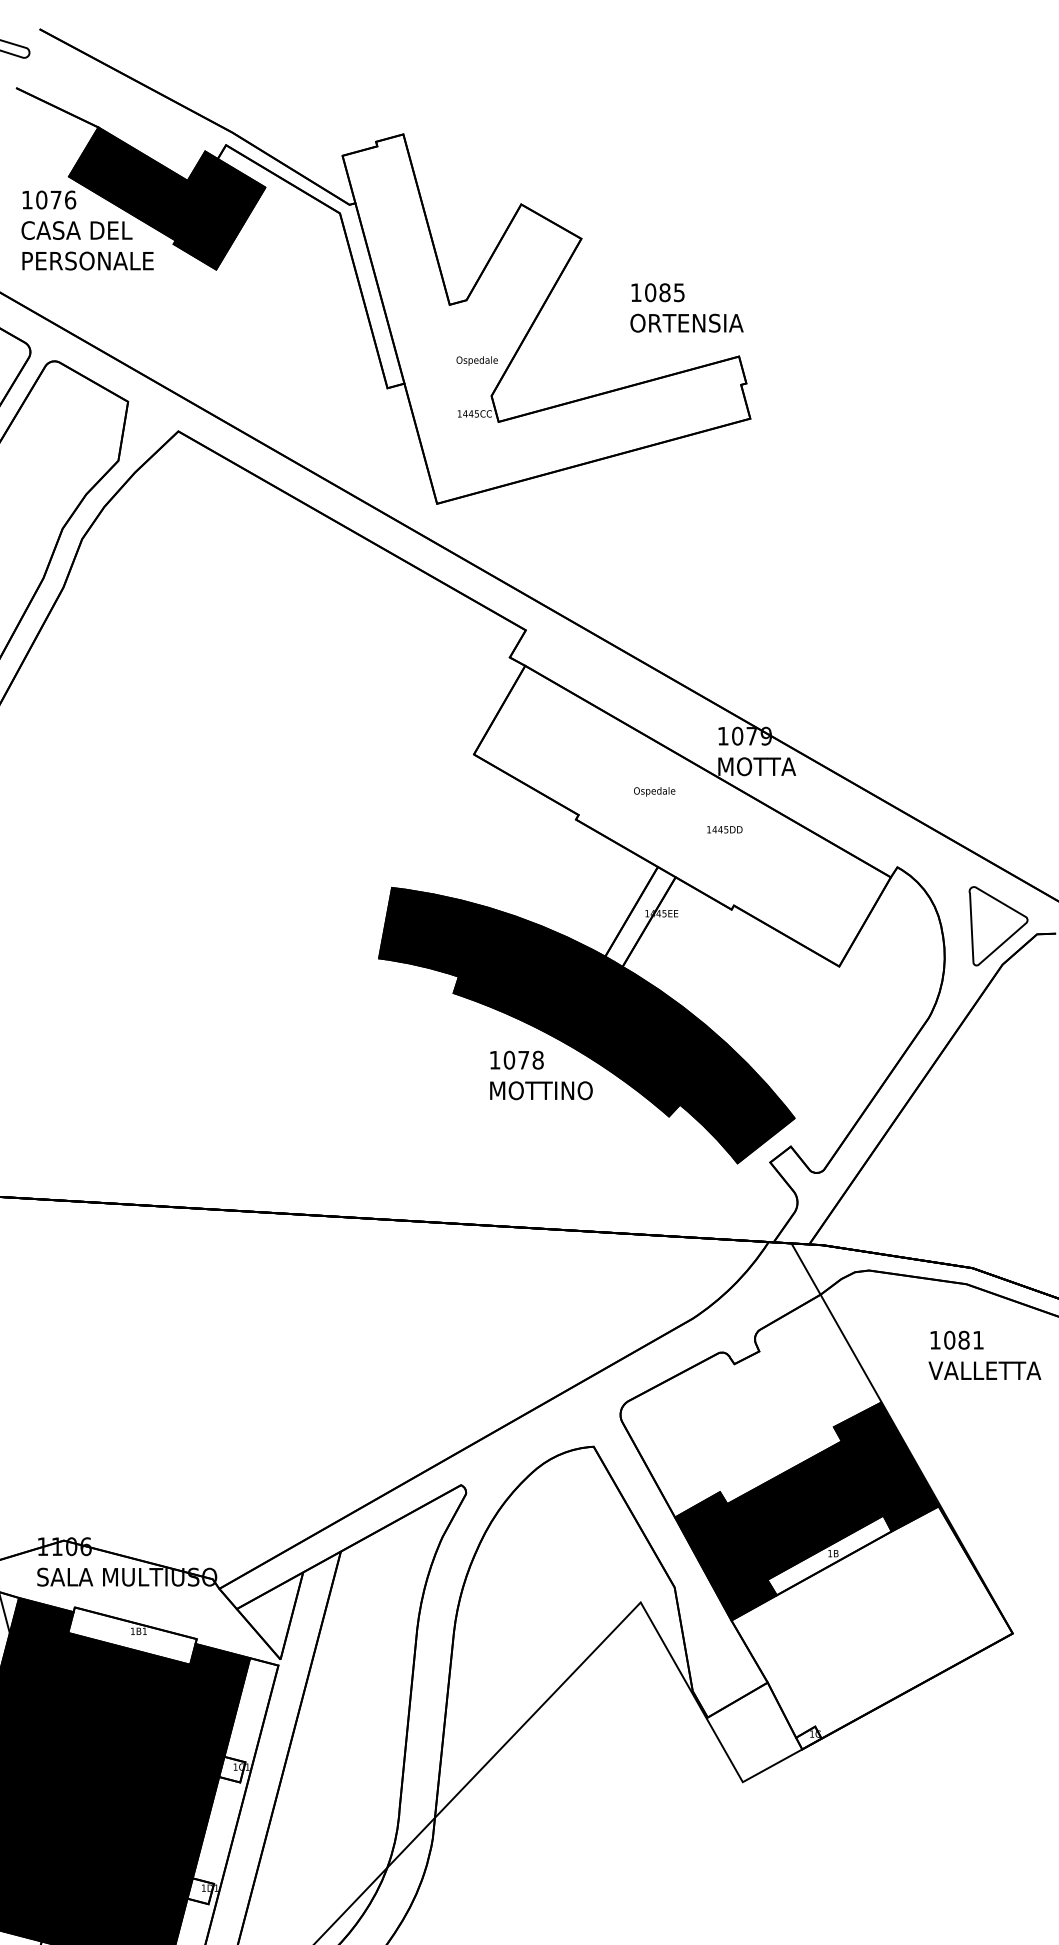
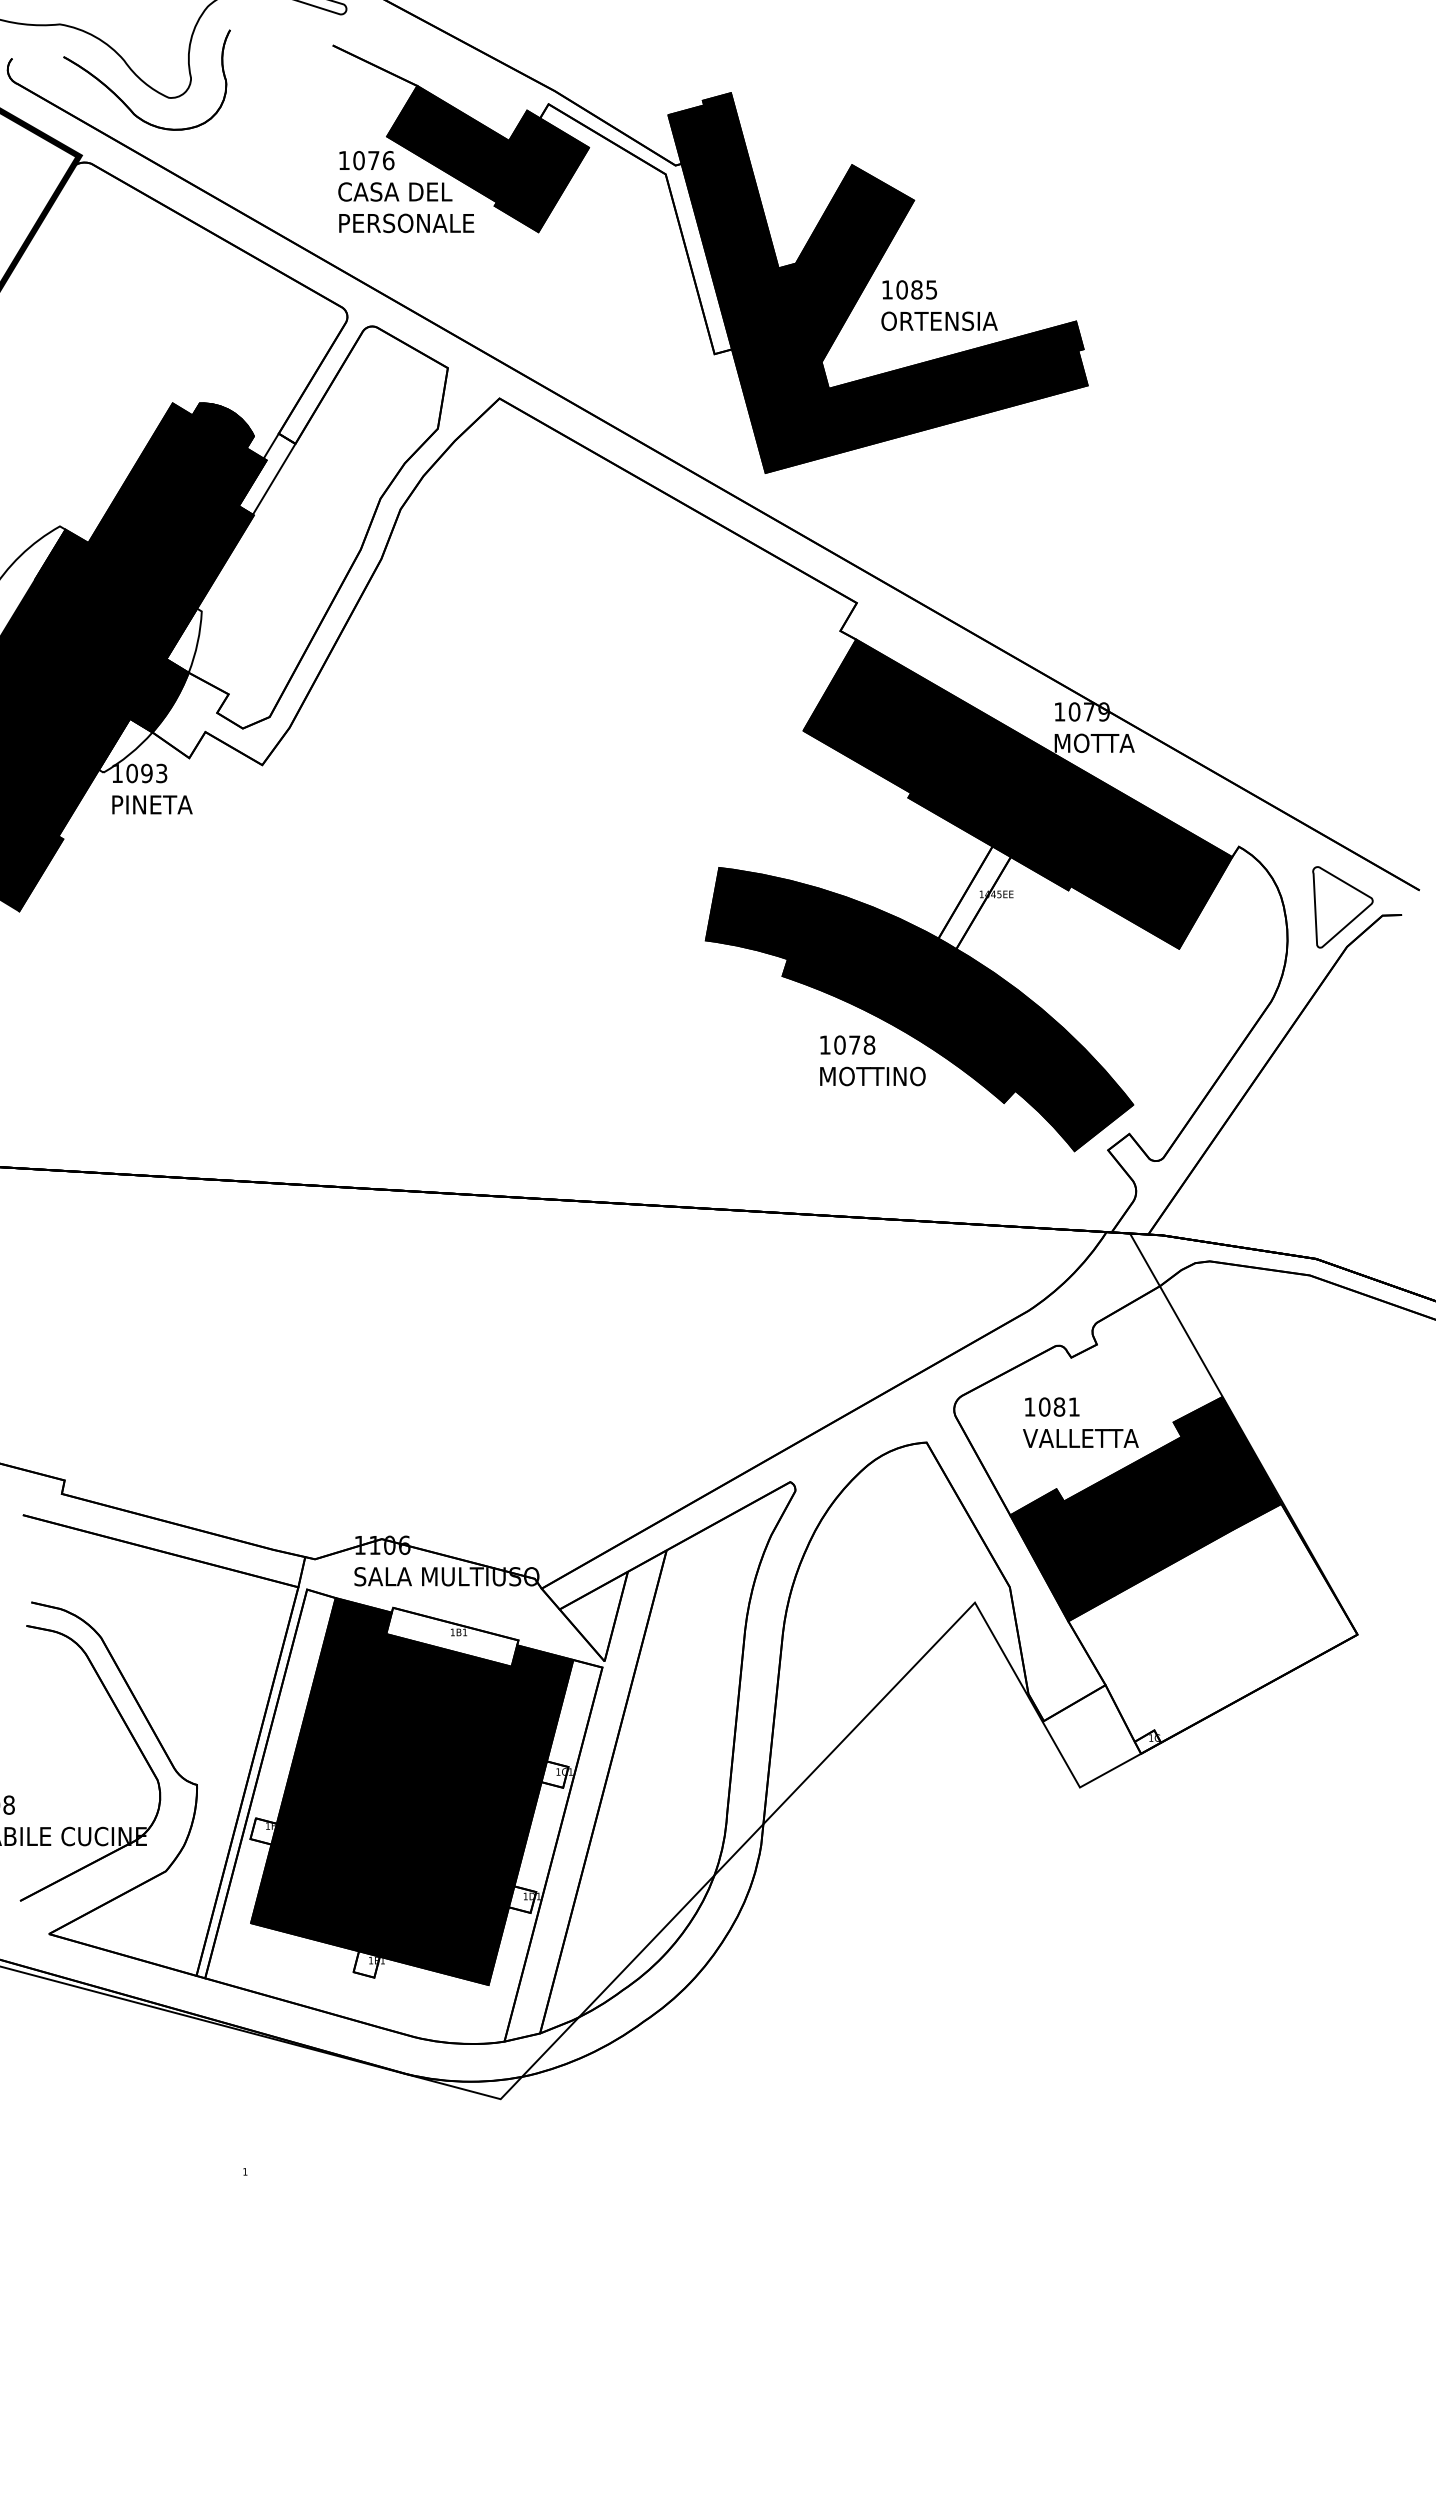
text: (686, 307) -> (939, 305), moved
fill: (545, 318) -> (877, 282), added
fill: (682, 815) -> (1017, 793), added
text: (984, 1355) -> (1080, 1422), moved
fill: (829, 1555) -> (1169, 1554), added

